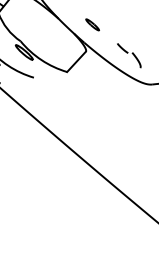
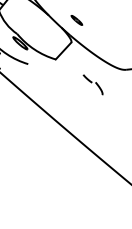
part: (129, 55) -> (93, 84), moved

